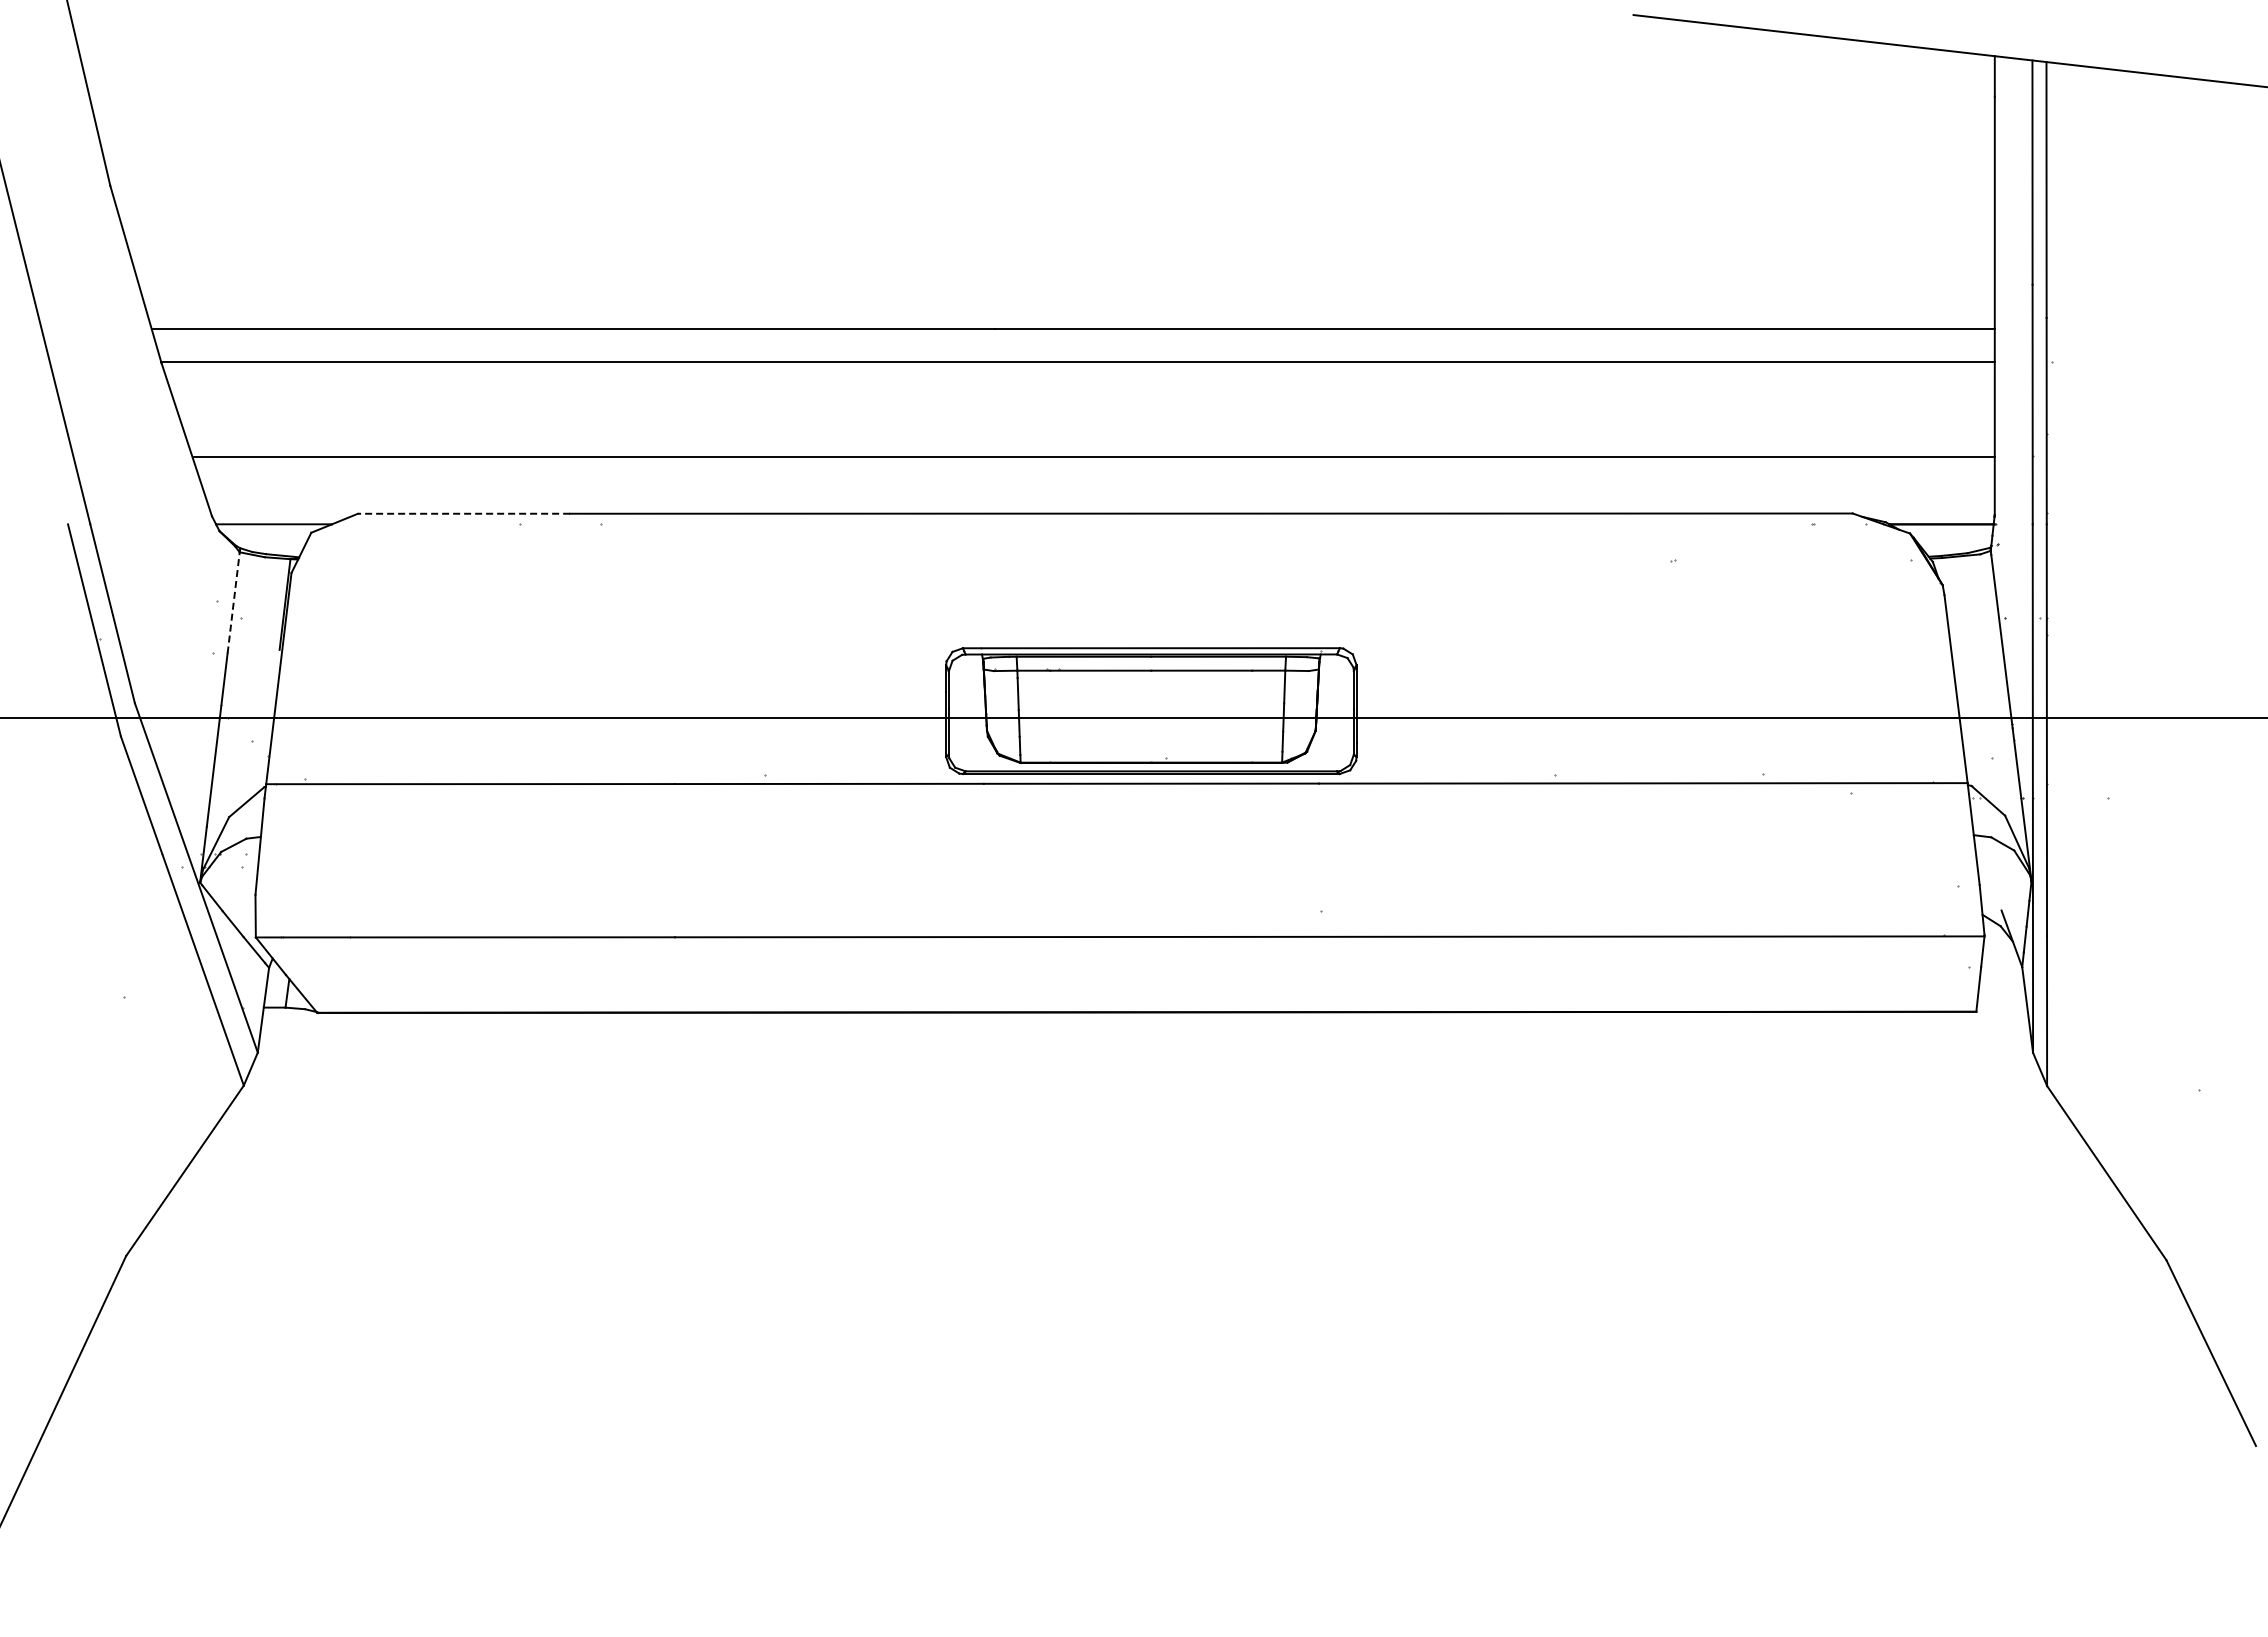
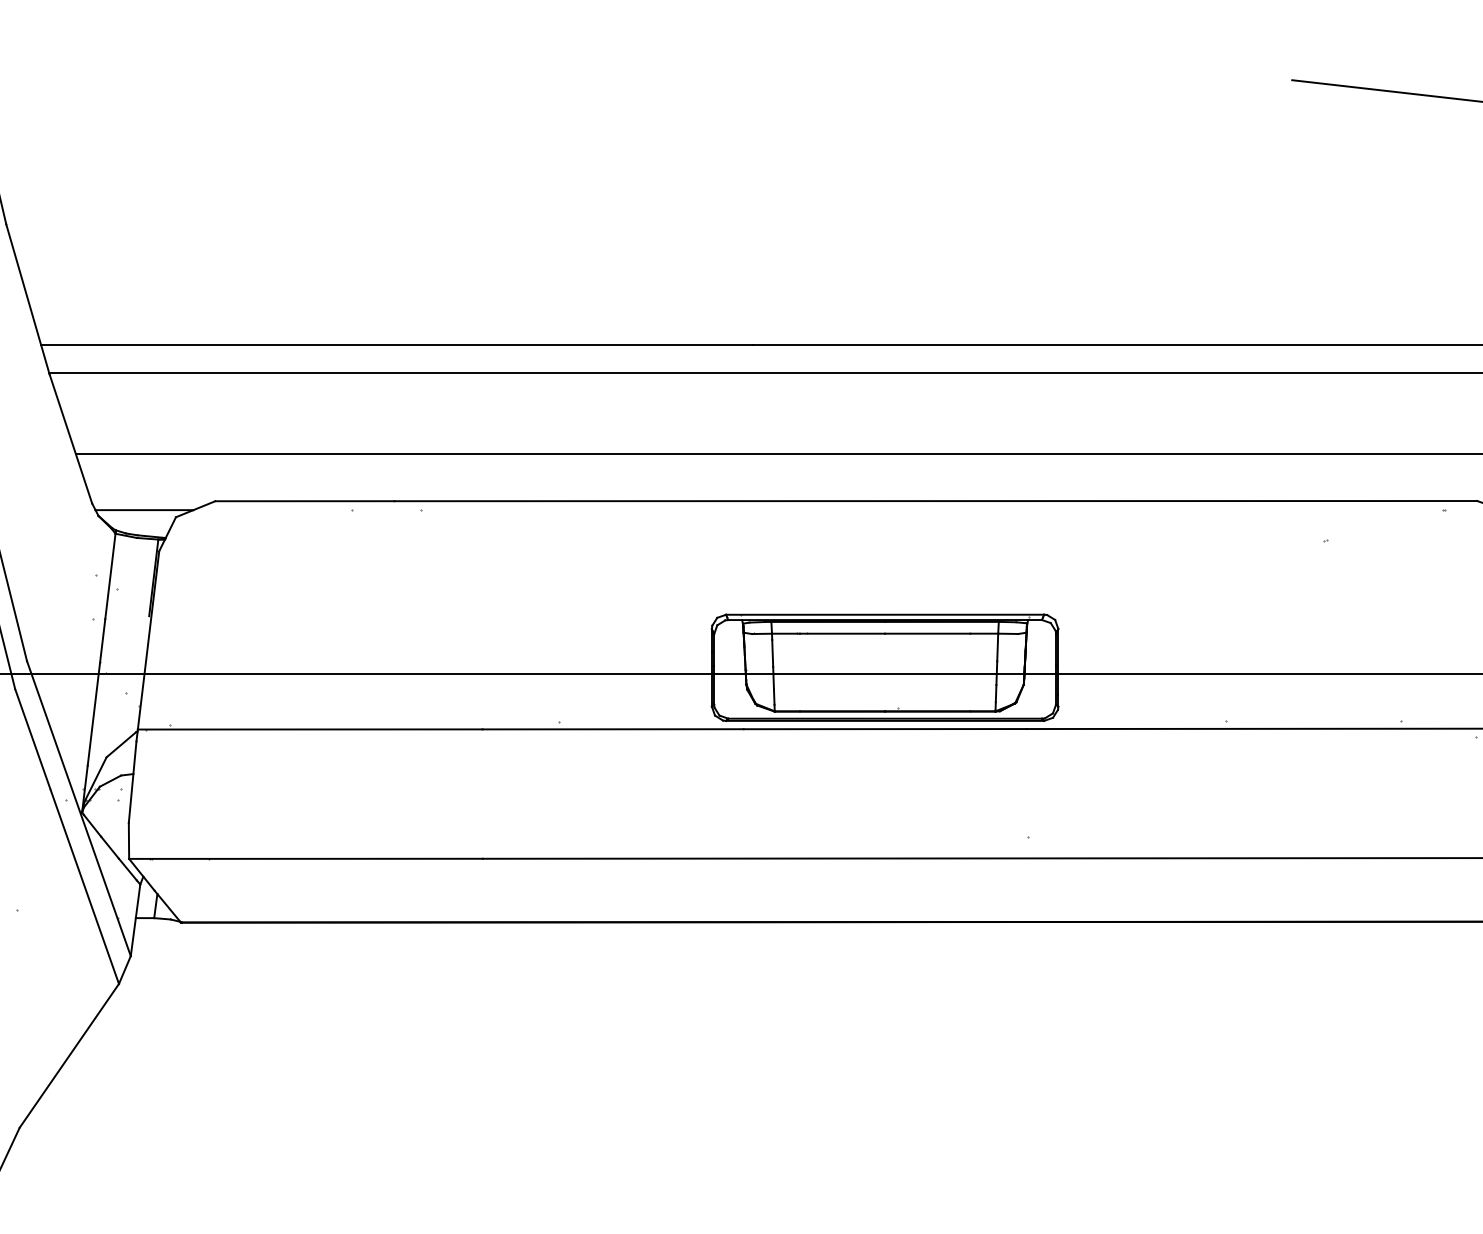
line: (463, 513) -> (304, 501), dashed -> solid
line: (233, 602) -> (110, 576), dashed -> solid

